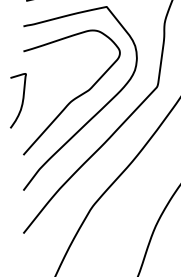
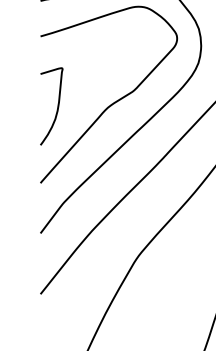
curve: (21, 102) -> (56, 108), moved

